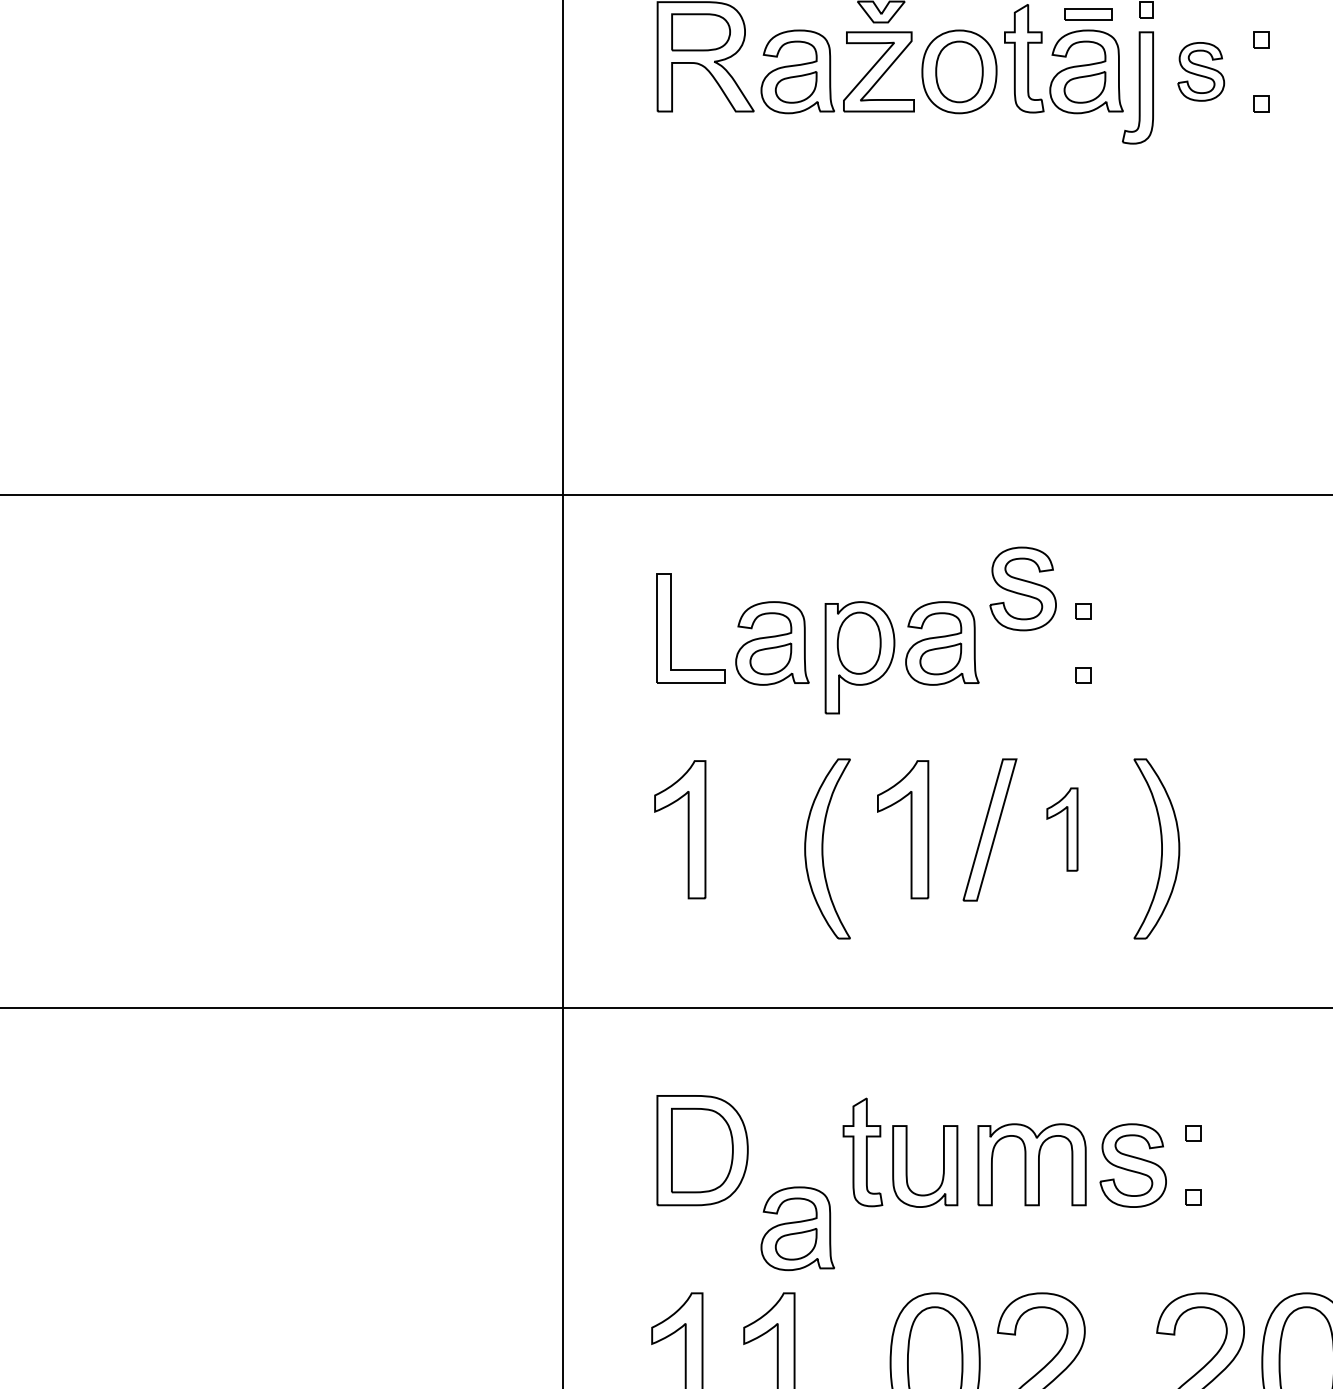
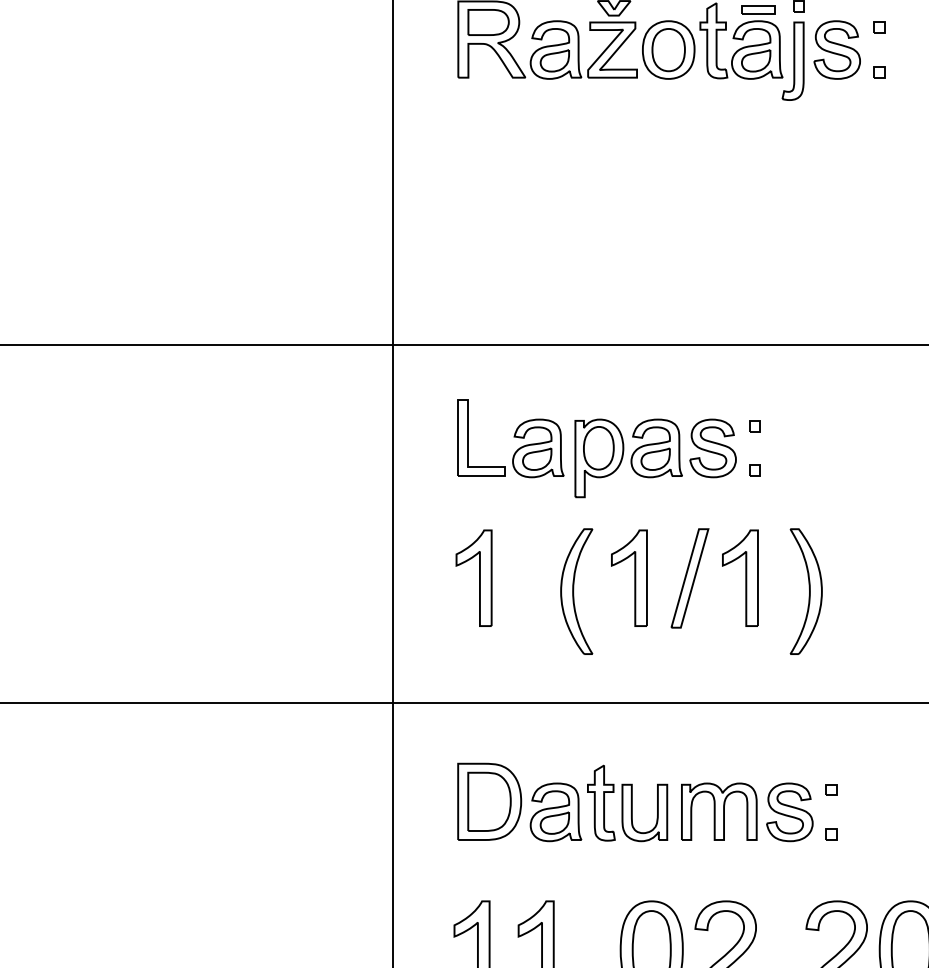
part: (1200, 71) -> (836, 49), size x1.43
part: (1022, 589) -> (712, 448), moved
part: (1062, 828) -> (740, 577), size x1.67
part: (797, 1228) -> (555, 812), moved

